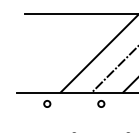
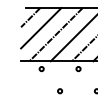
line: (30, 28) -> (30, 17), added
line: (47, 44) -> (41, 28), added
line: (67, 53) -> (55, 34), added

